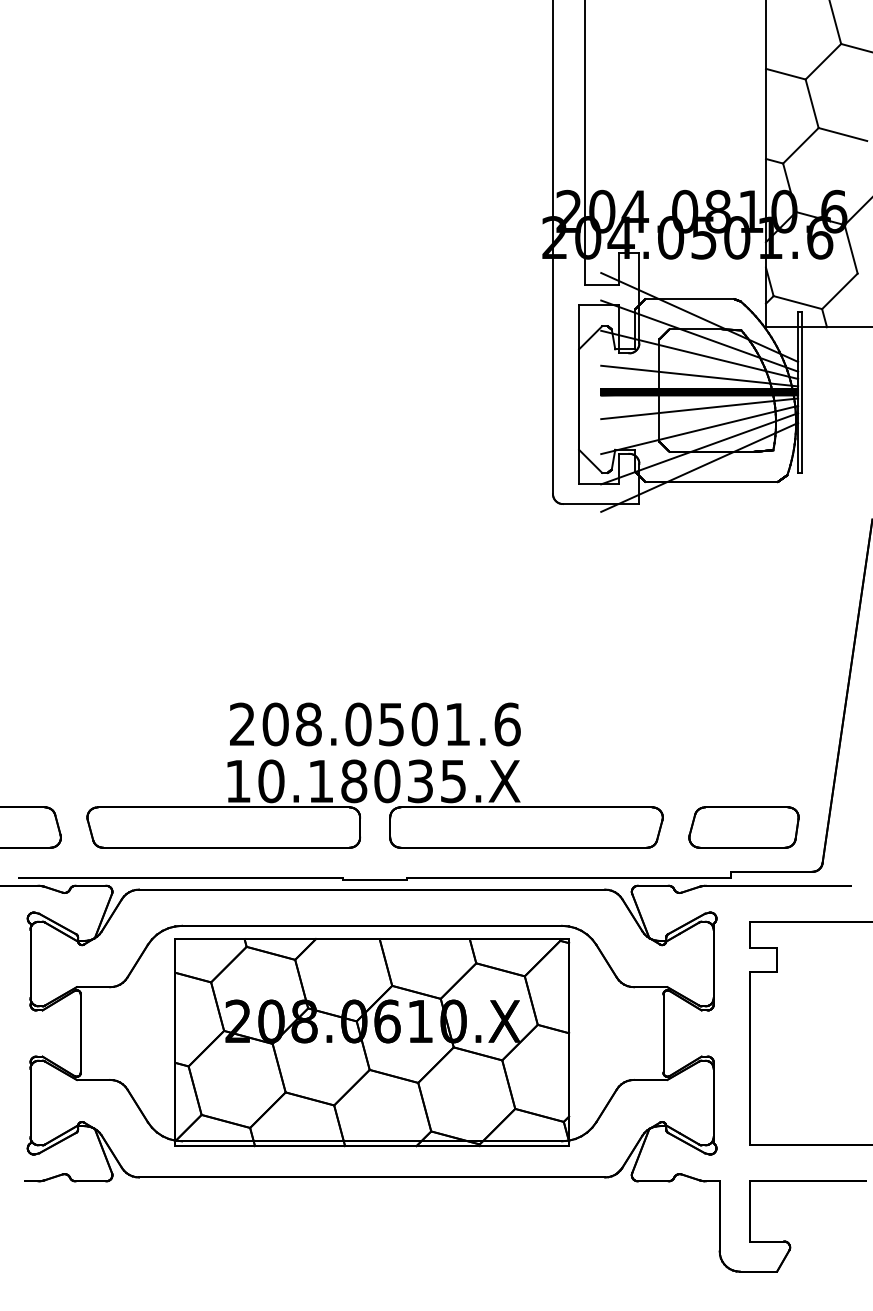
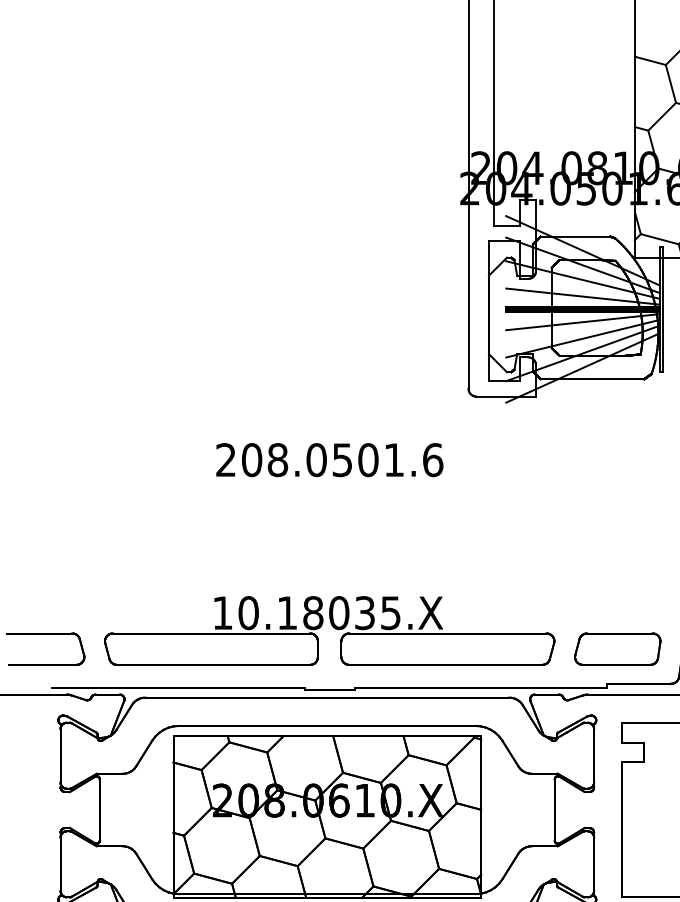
text: (375, 724) -> (329, 460), moved

